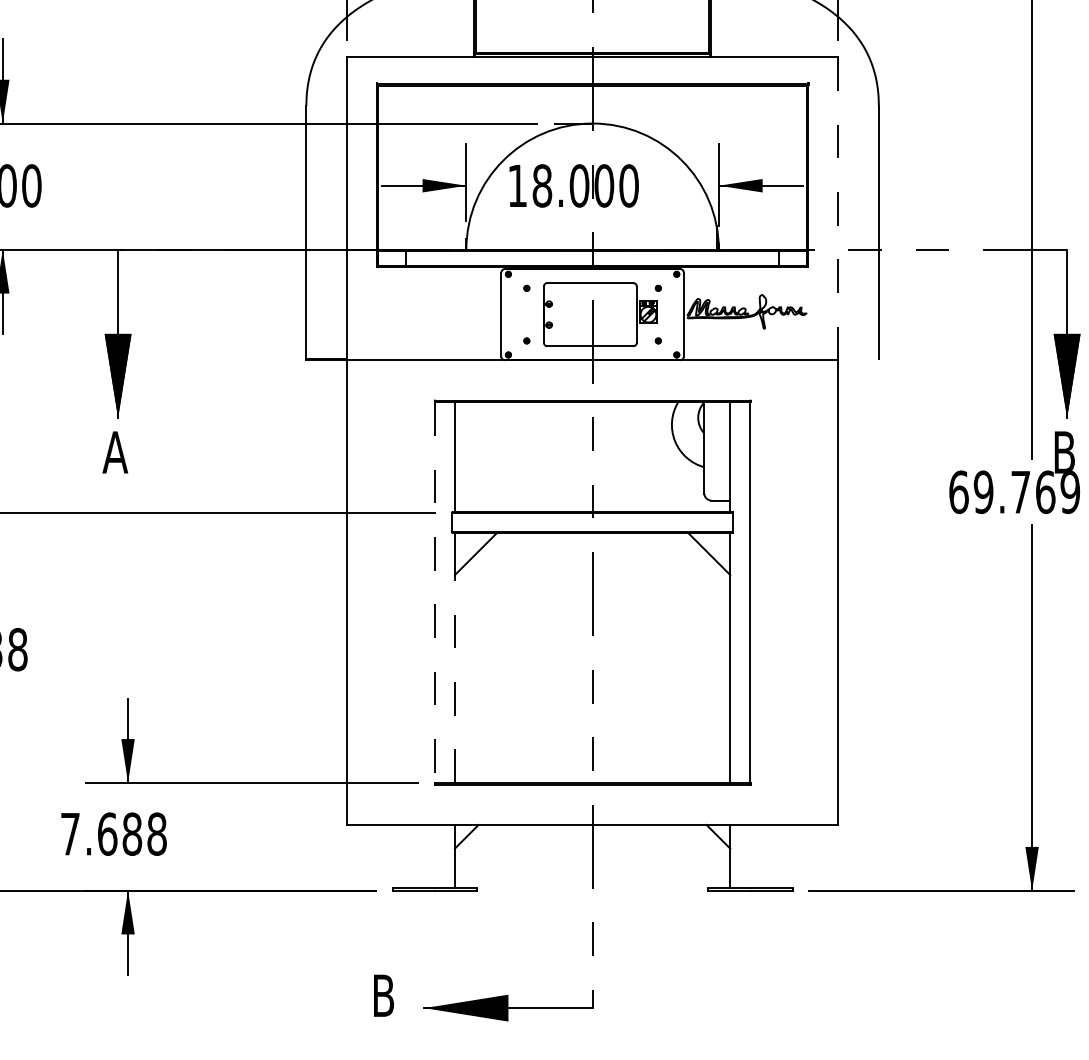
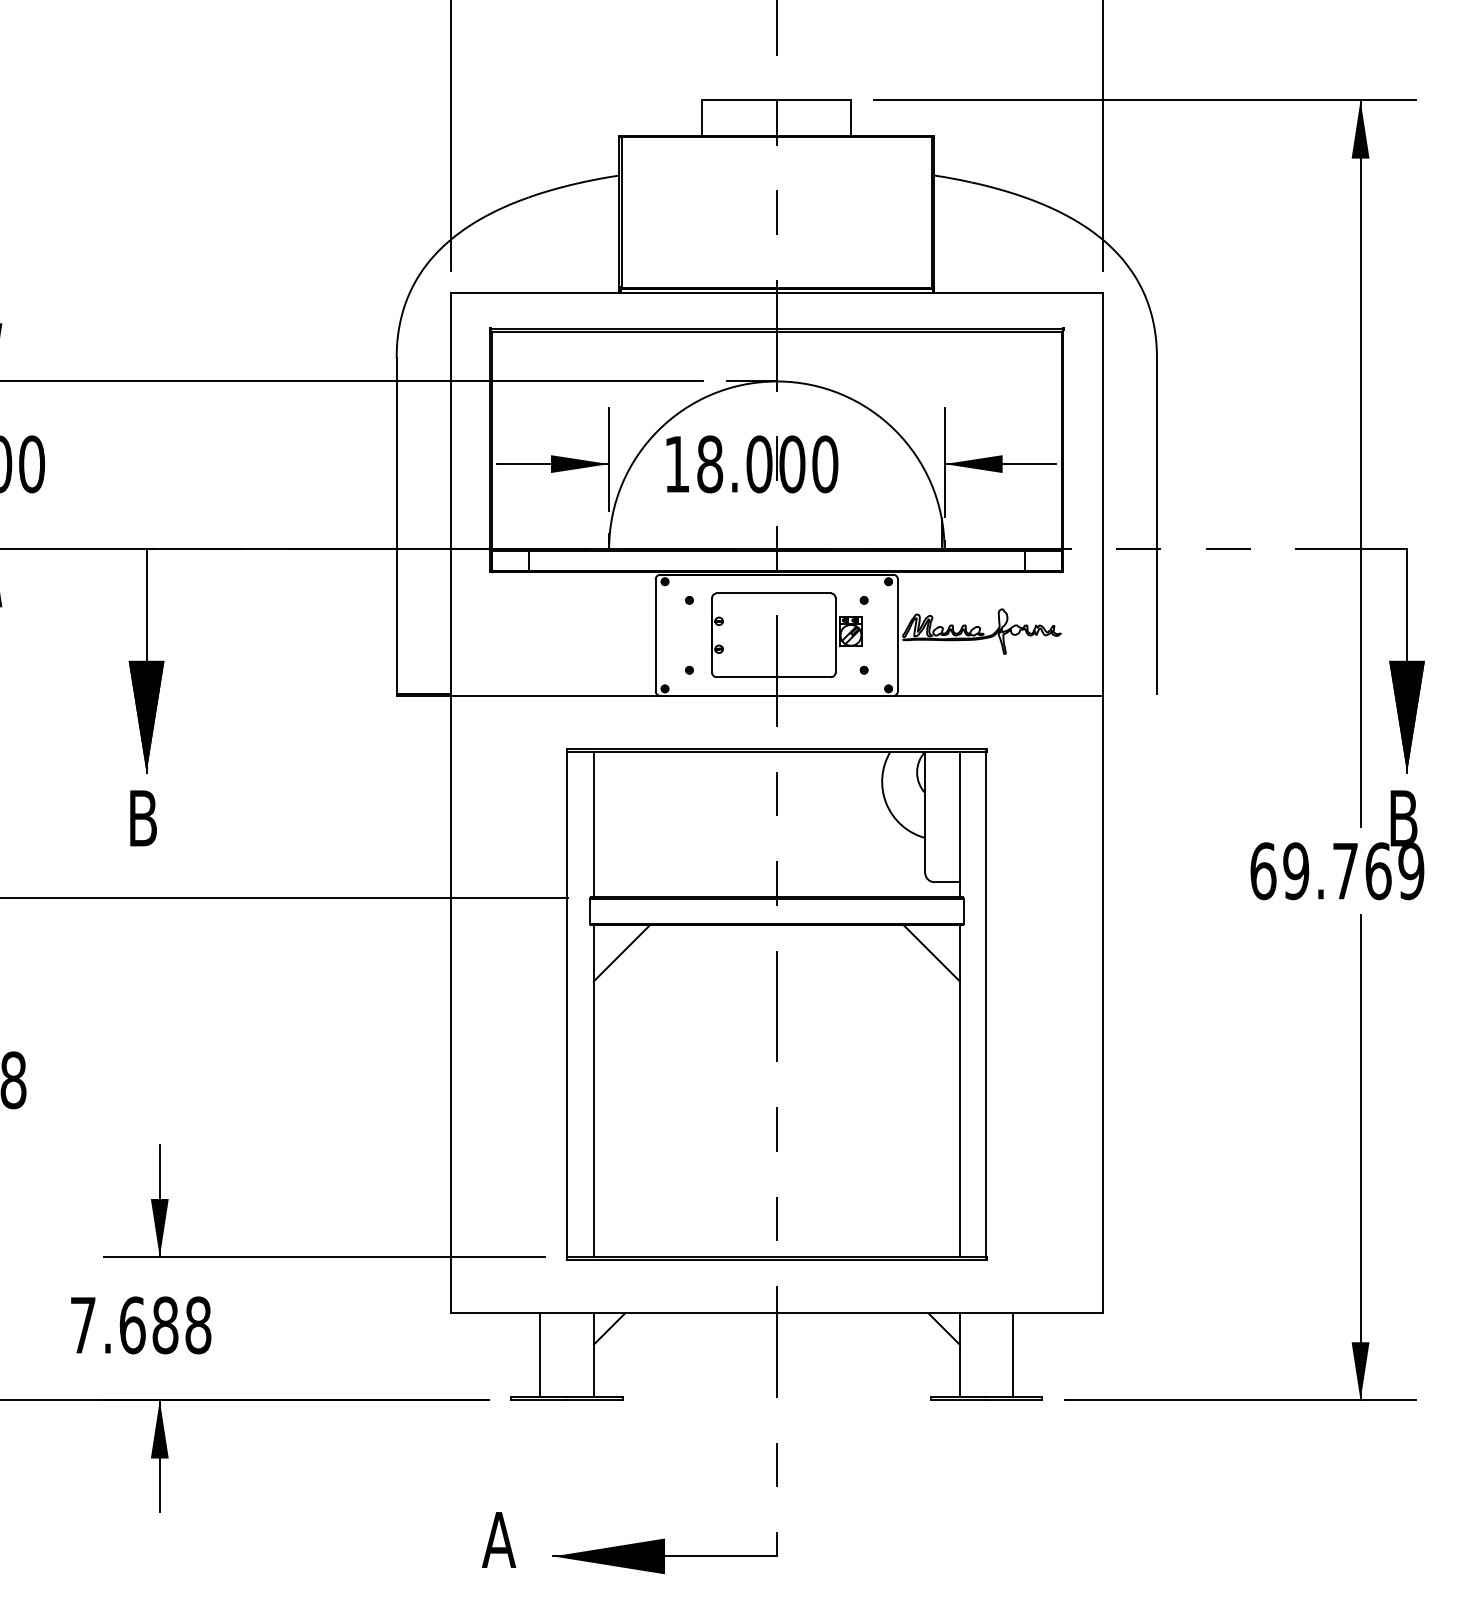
line: (837, 207) -> (1102, 493), dashed -> solid
text: (115, 452) -> (142, 818), A -> B
line: (435, 592) -> (567, 1004), dashed -> solid
line: (455, 679) -> (594, 1119), dashed -> solid
line: (414, 856) -> (540, 1354), added
line: (770, 856) -> (1013, 1354), added
text: (383, 995) -> (498, 1539), B -> A

